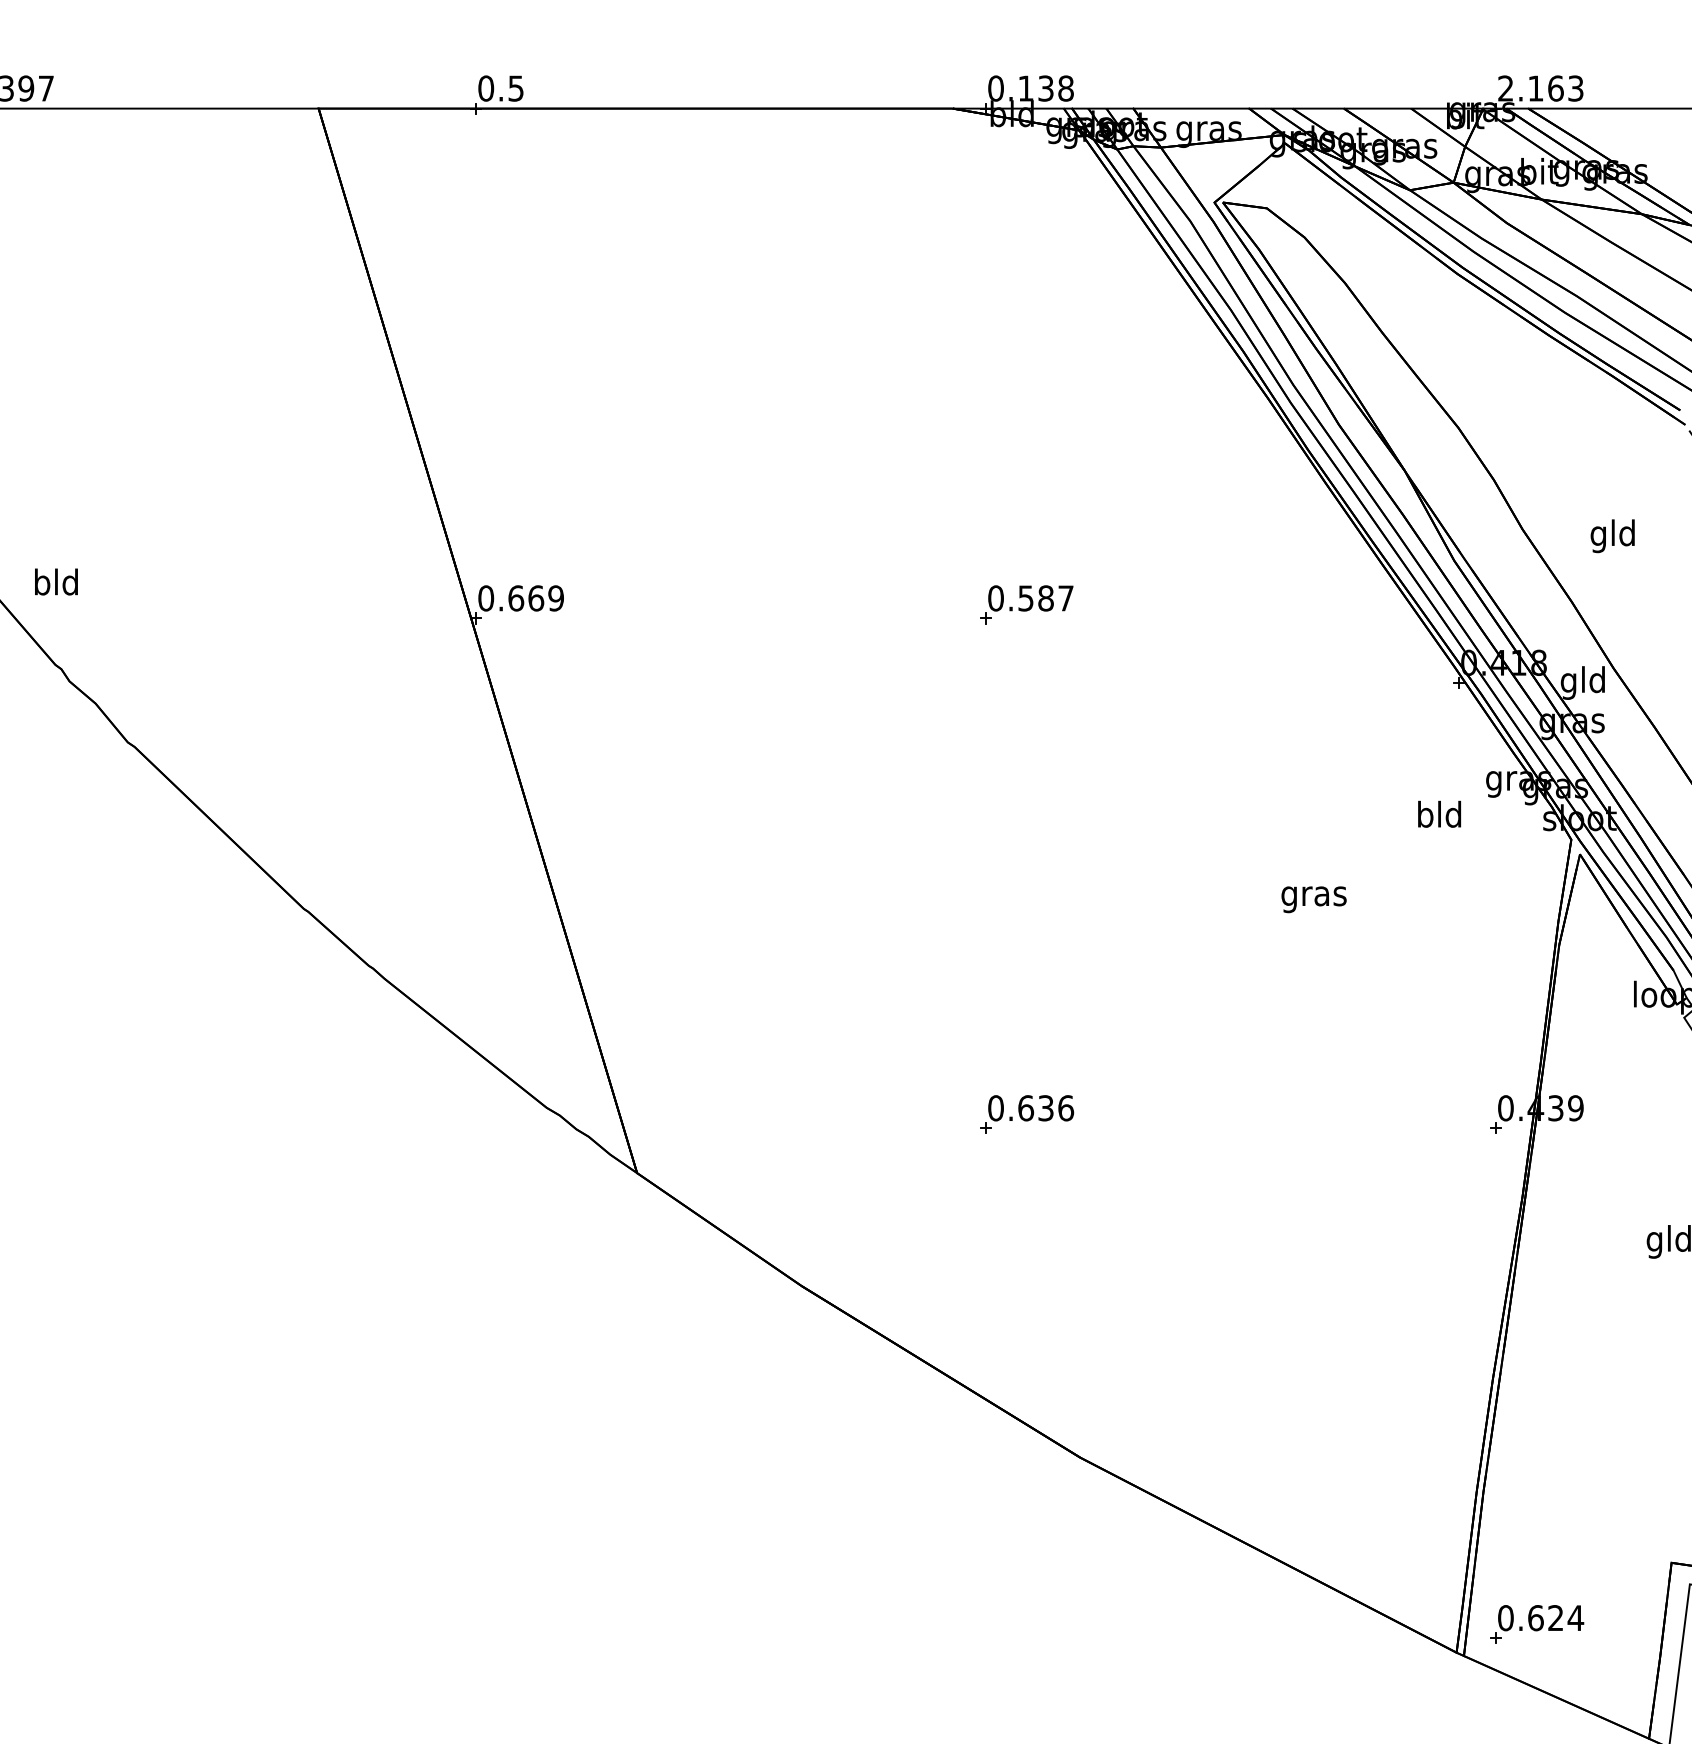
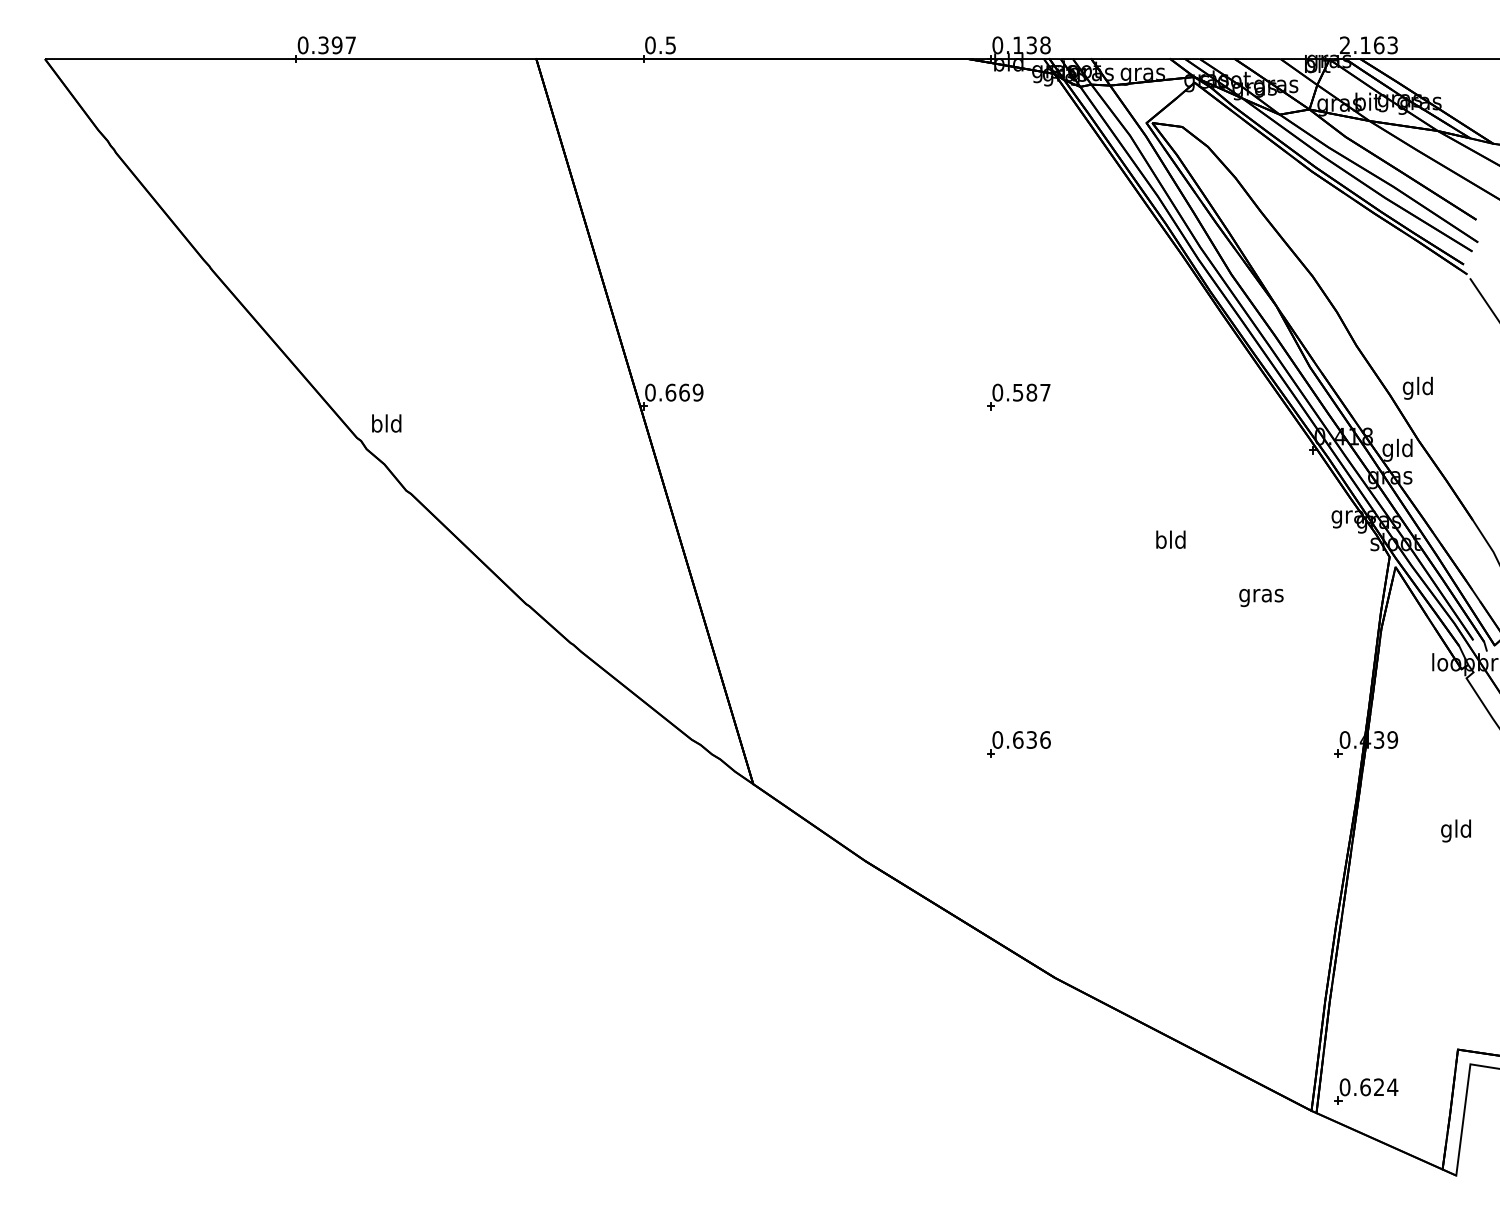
text: (1612, 535) -> (1417, 387), moved
text: (56, 581) -> (386, 423), moved
text: (1438, 813) -> (1170, 539), moved
text: (1314, 899) -> (1261, 597), moved

